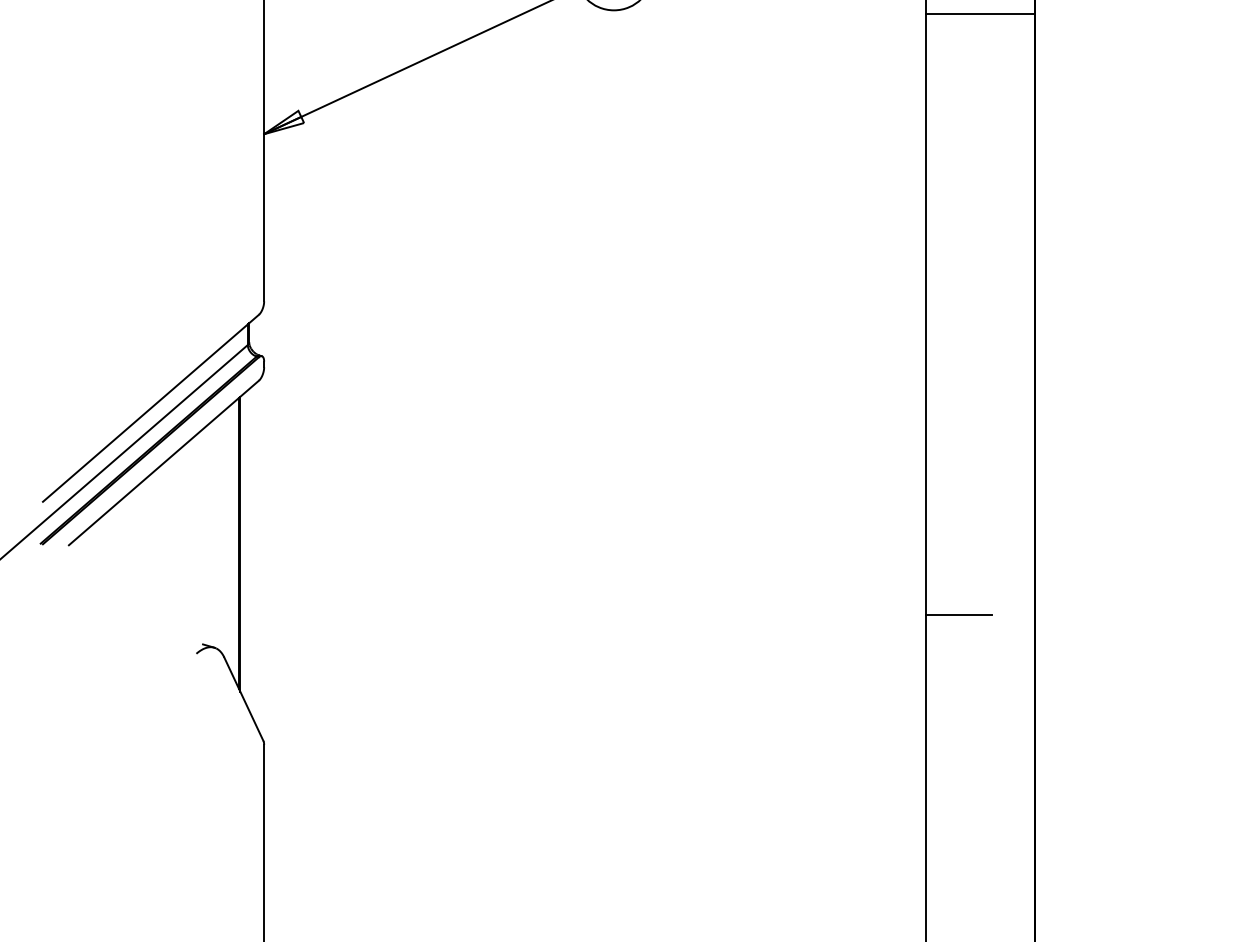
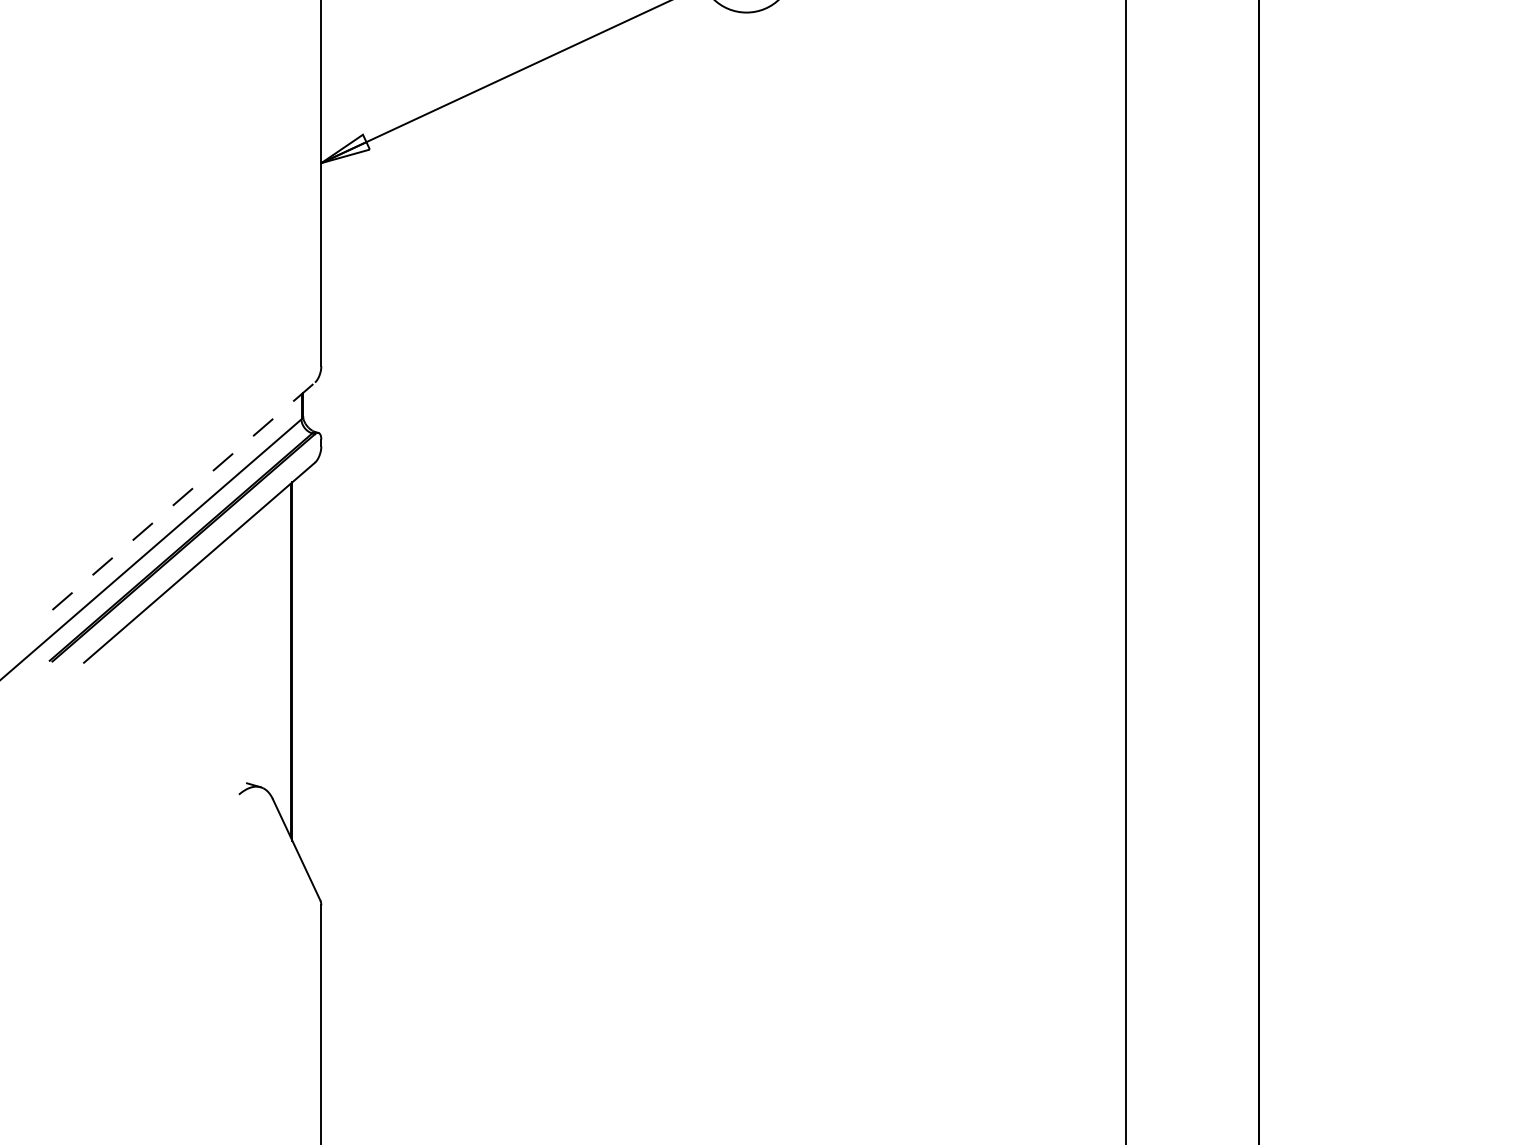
line: (980, 13) -> (1191, 16), removed
line: (150, 408) -> (183, 496), solid -> dashed
line: (958, 614) -> (1165, 746), removed

